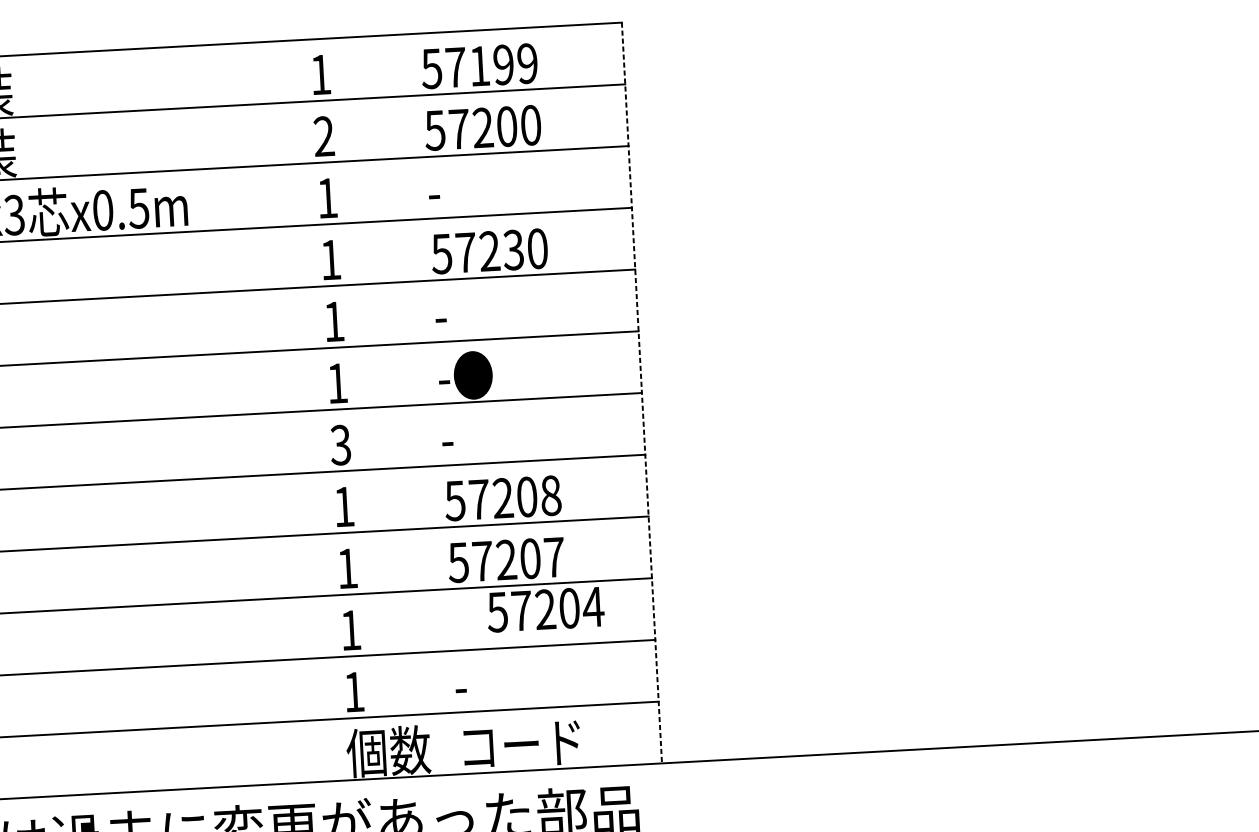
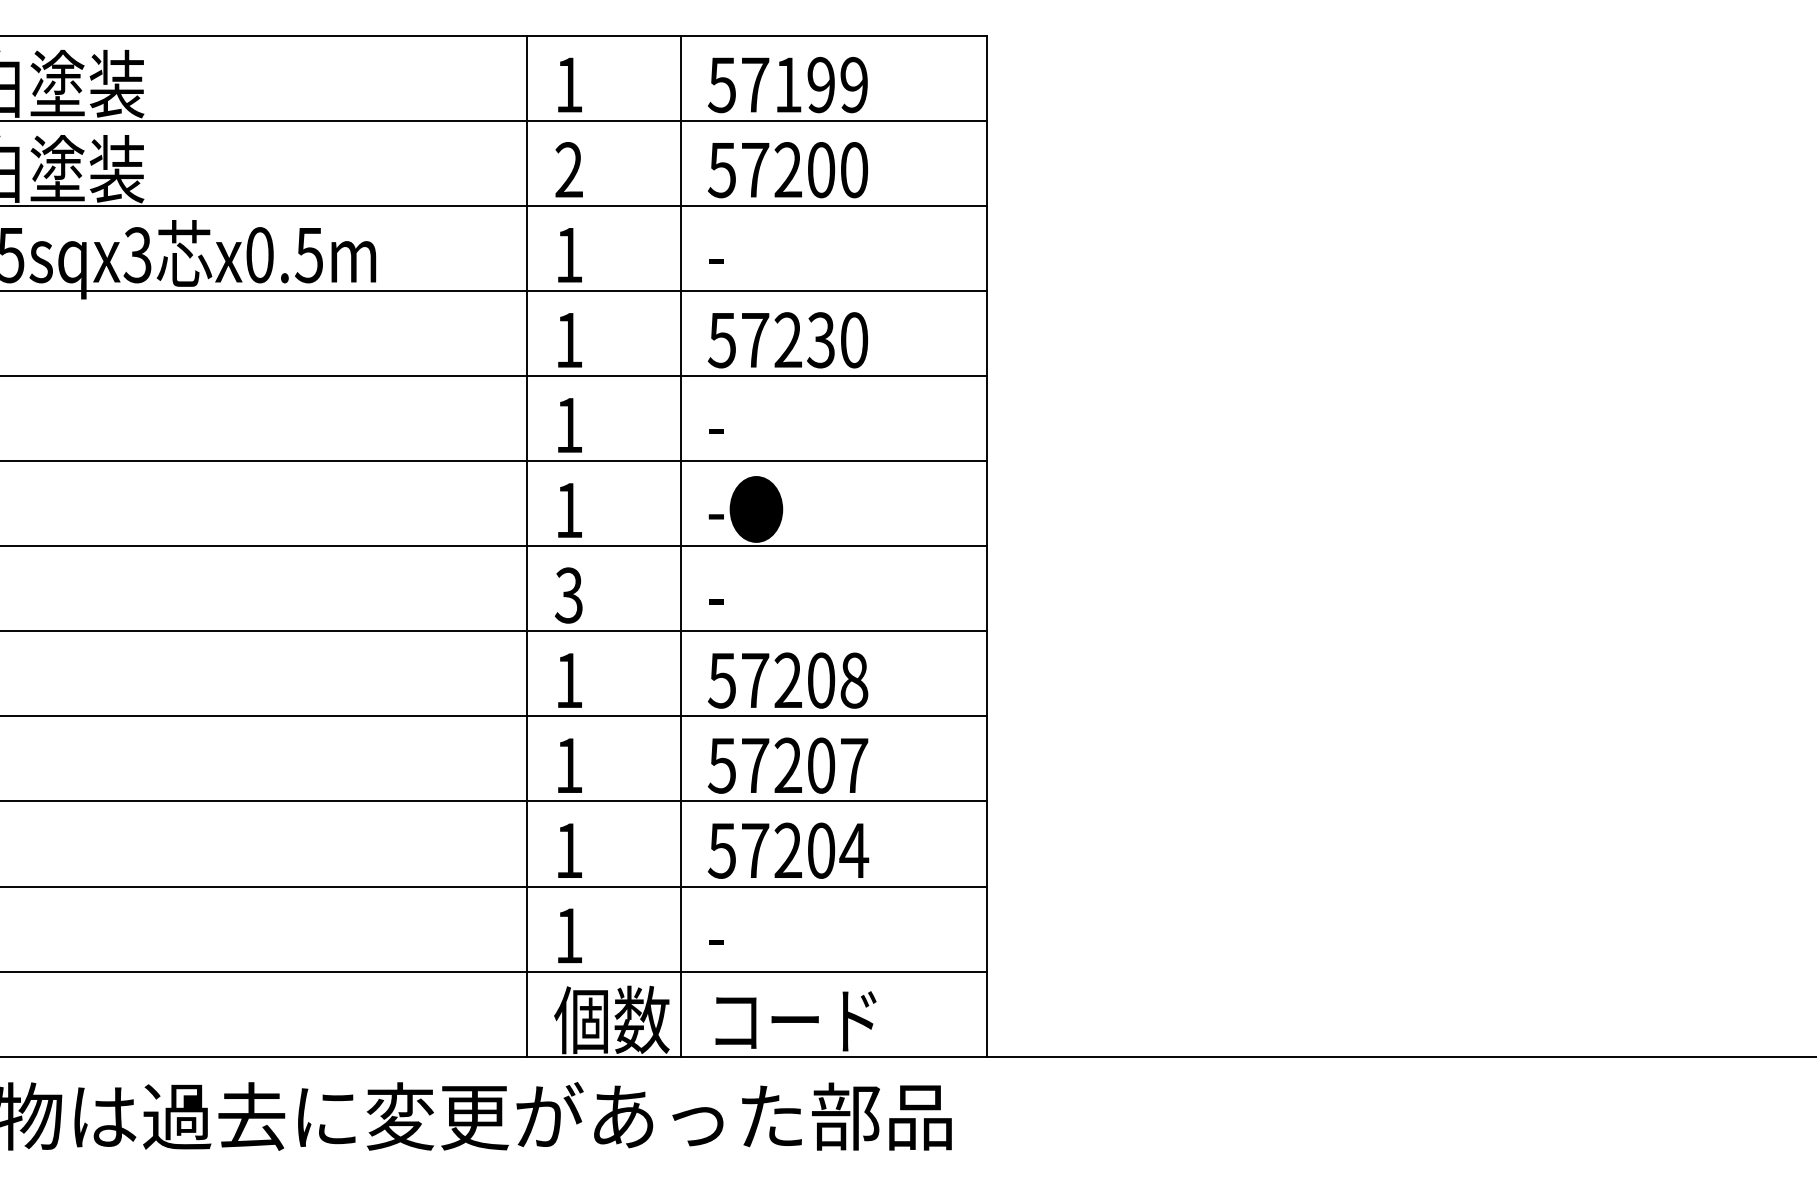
line: (641, 393) -> (986, 546), dashed -> solid
line: (419, 404) -> (680, 545), added
line: (308, 410) -> (527, 545), added
text: (545, 609) -> (788, 850), moved

